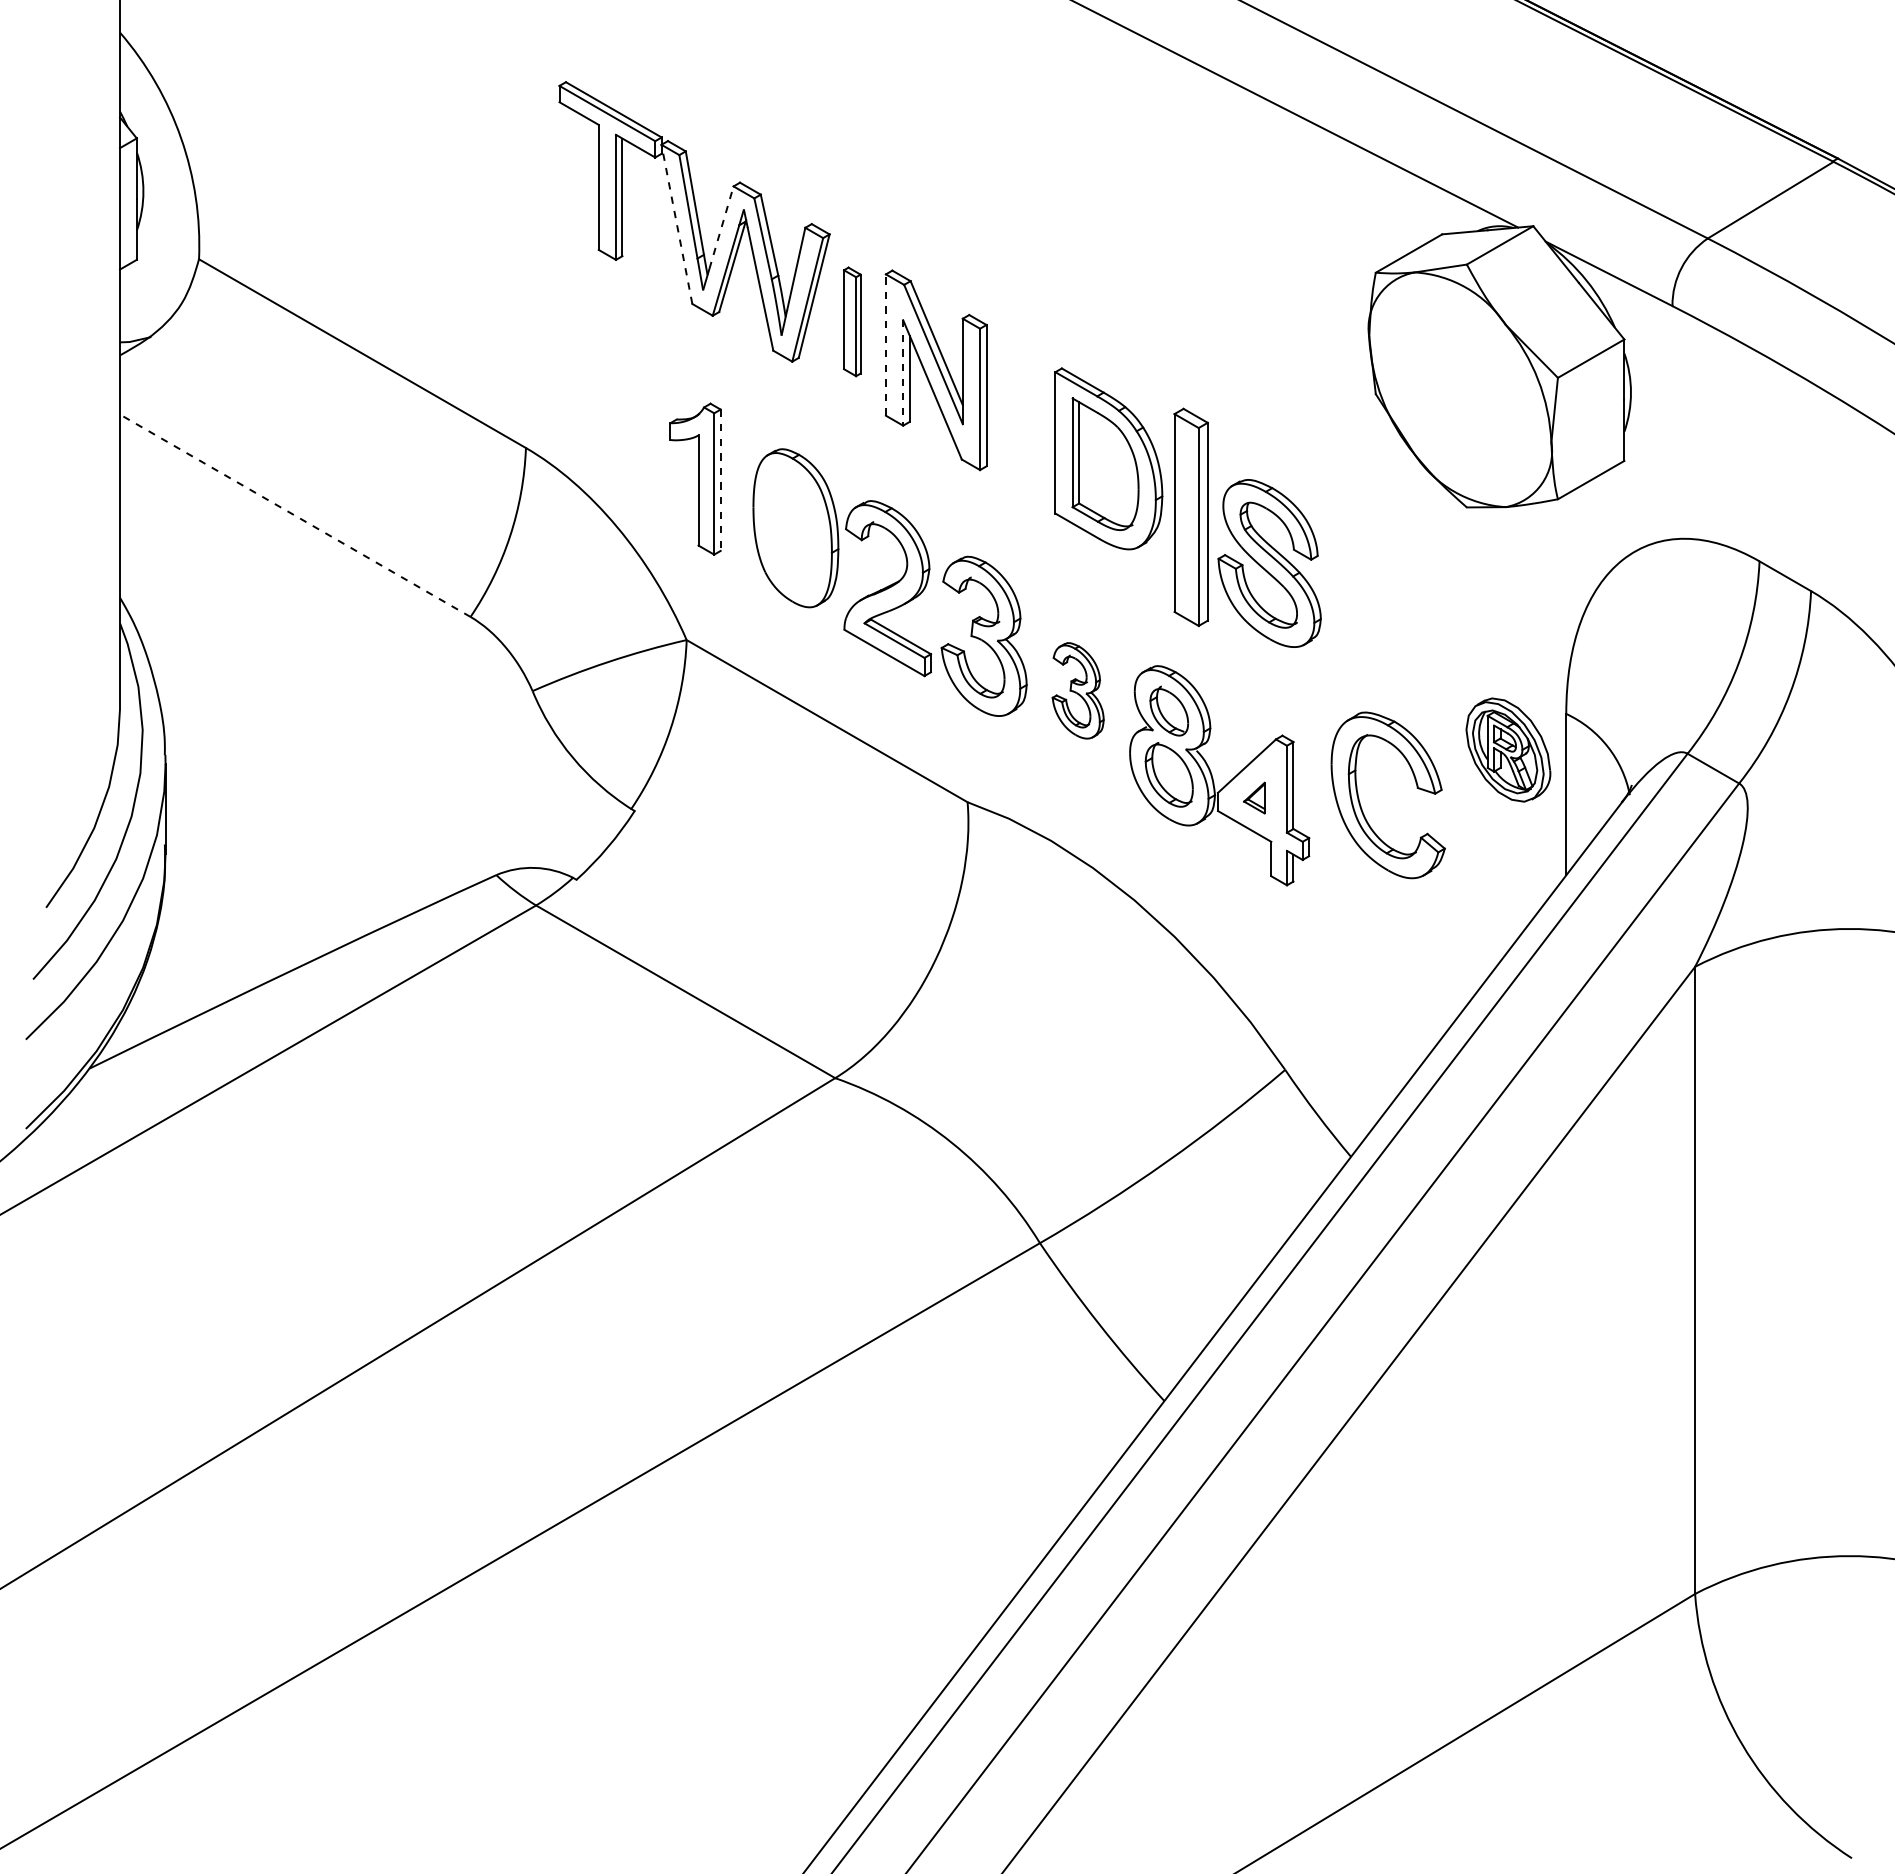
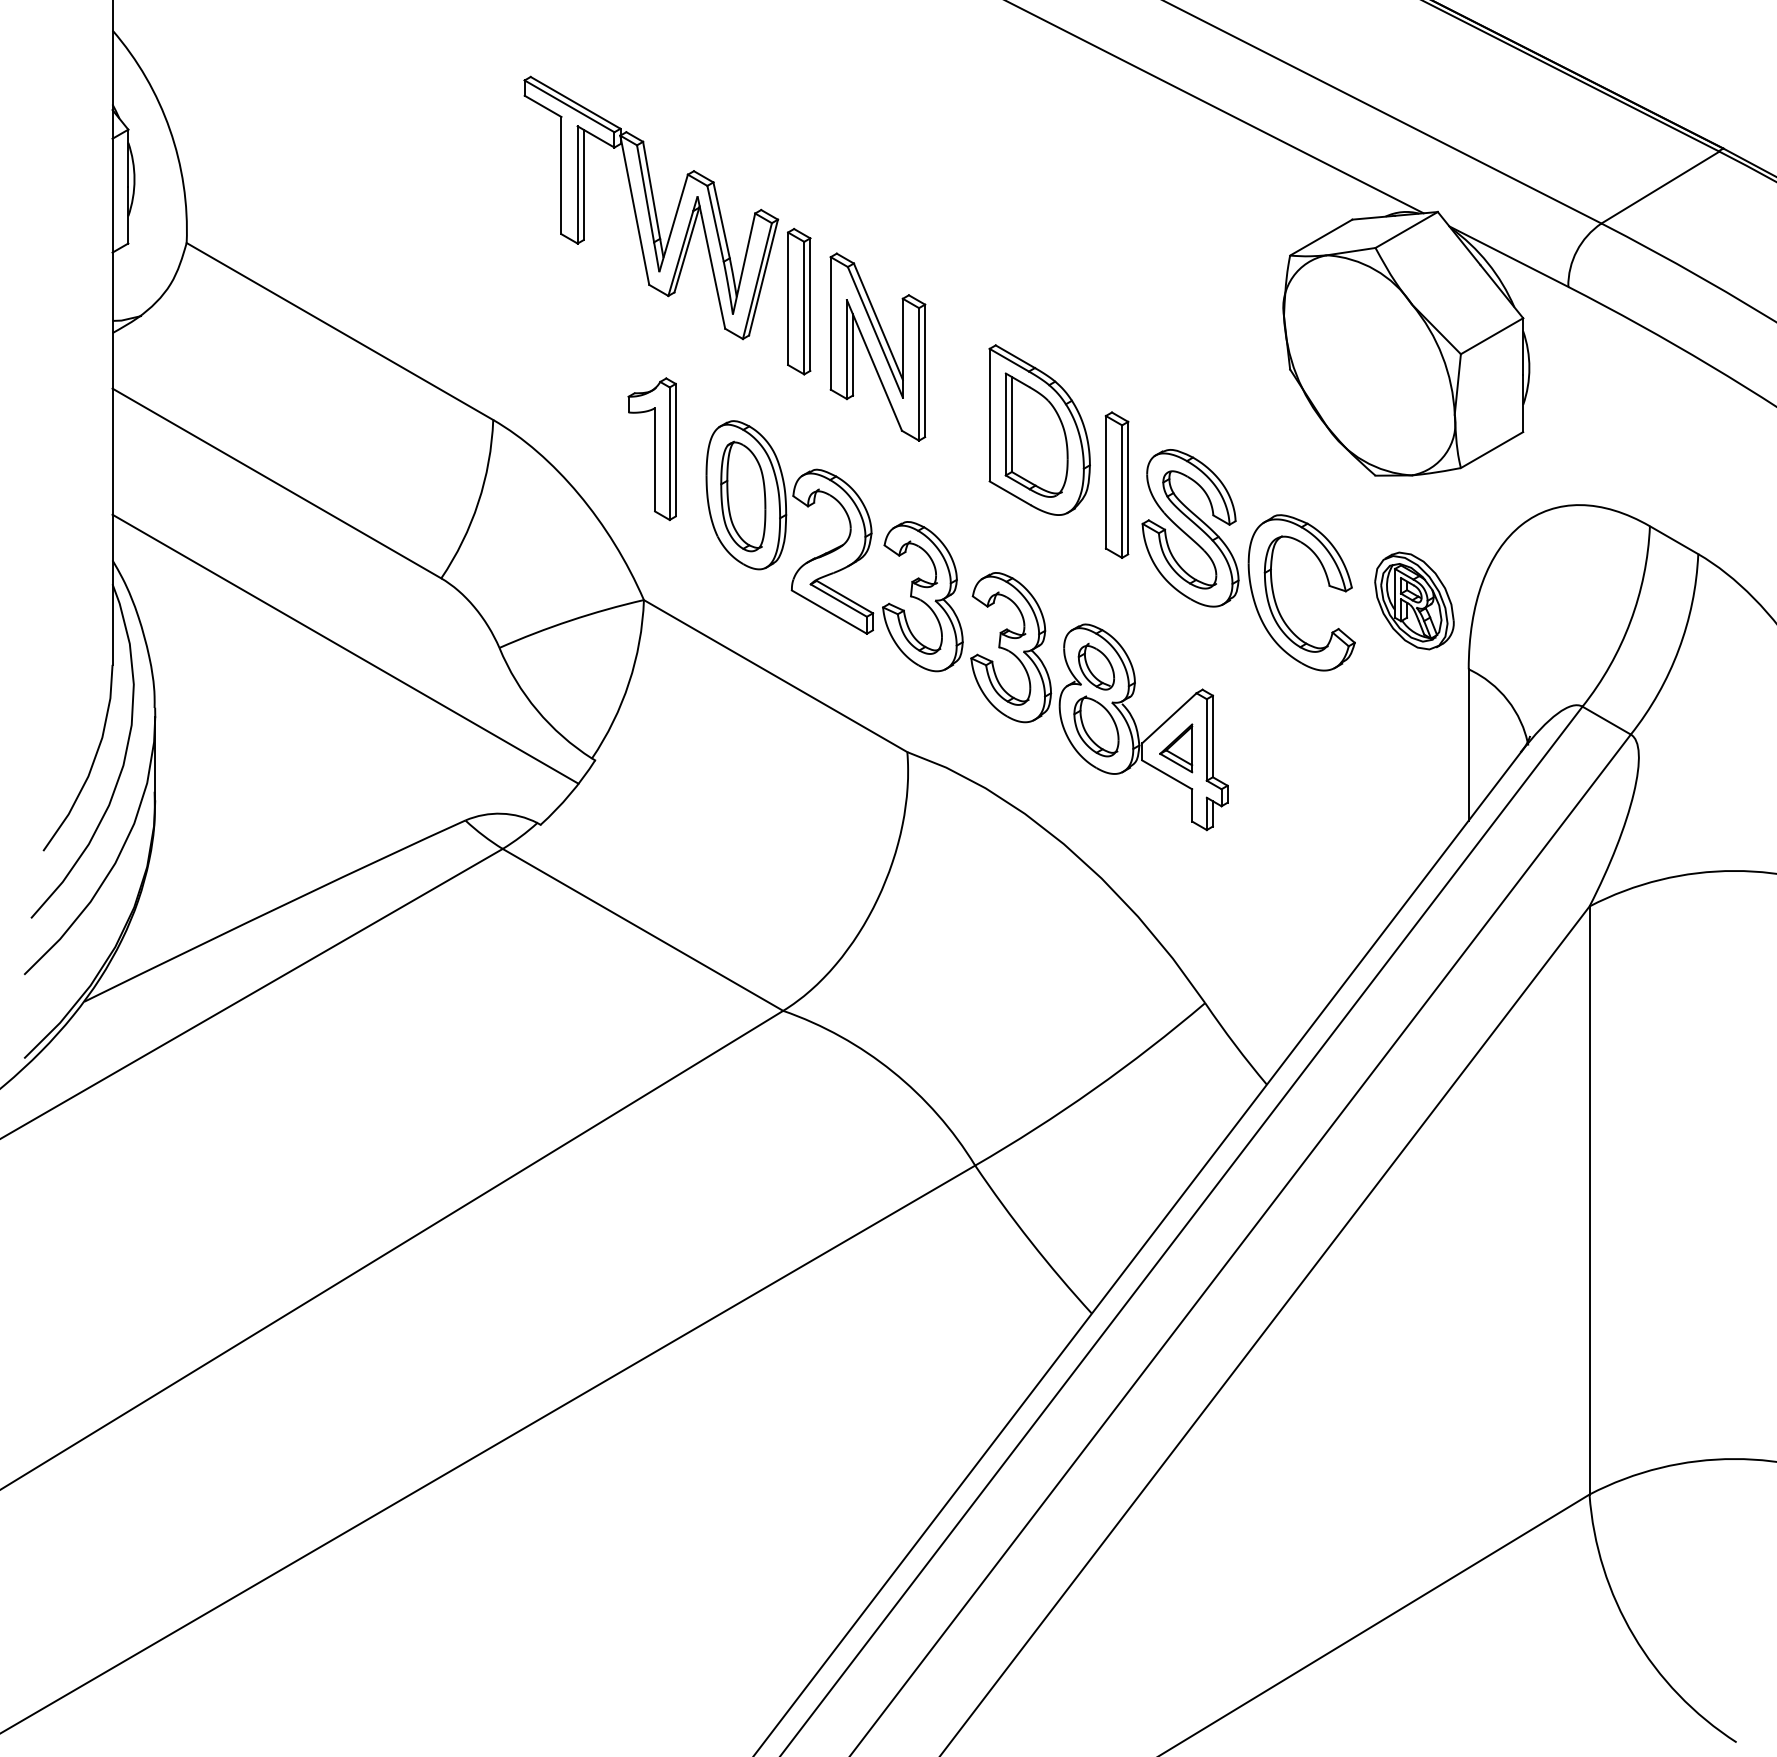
line: (676, 223) -> (634, 209), dashed -> solid
line: (721, 227) -> (676, 213), dashed -> solid
part: (852, 321) -> (799, 301), size x1.43
line: (885, 345) -> (830, 323), dashed -> solid
line: (903, 372) -> (847, 349), dashed -> solid
line: (720, 480) -> (675, 450), dashed -> solid
line: (294, 515) -> (276, 483), dashed -> solid
part: (1191, 517) -> (1117, 485), size x0.71
part: (792, 529) -> (743, 496), added
part: (1077, 690) -> (1010, 647), size x1.67
line: (368, 692) -> (345, 649), added
part: (1508, 749) -> (1414, 600), moved
part: (1254, 797) -> (1176, 747), size x1.67
part: (1361, 805) -> (1276, 602), moved

